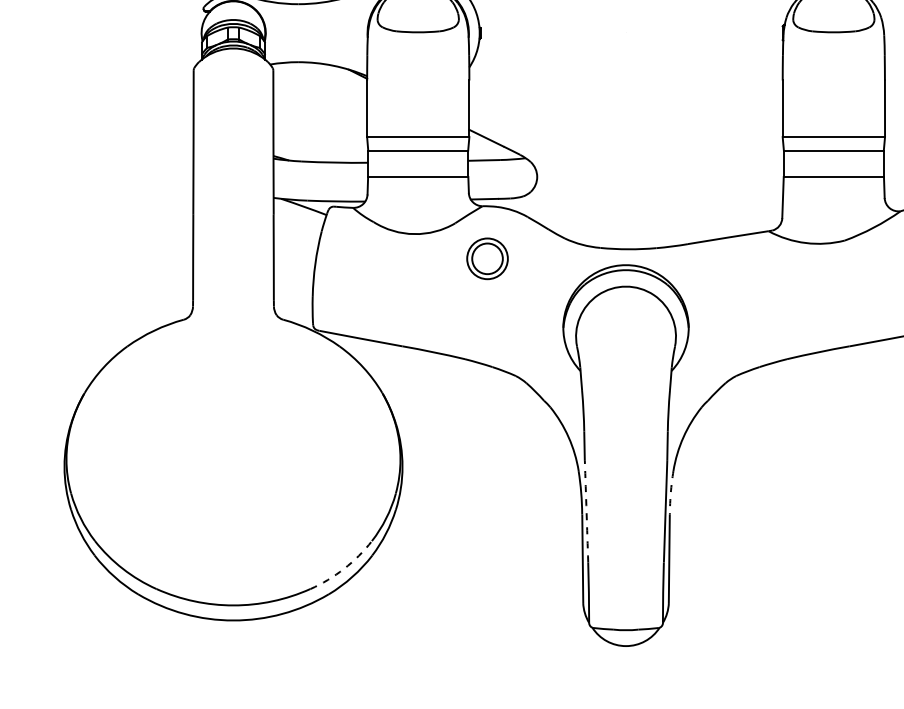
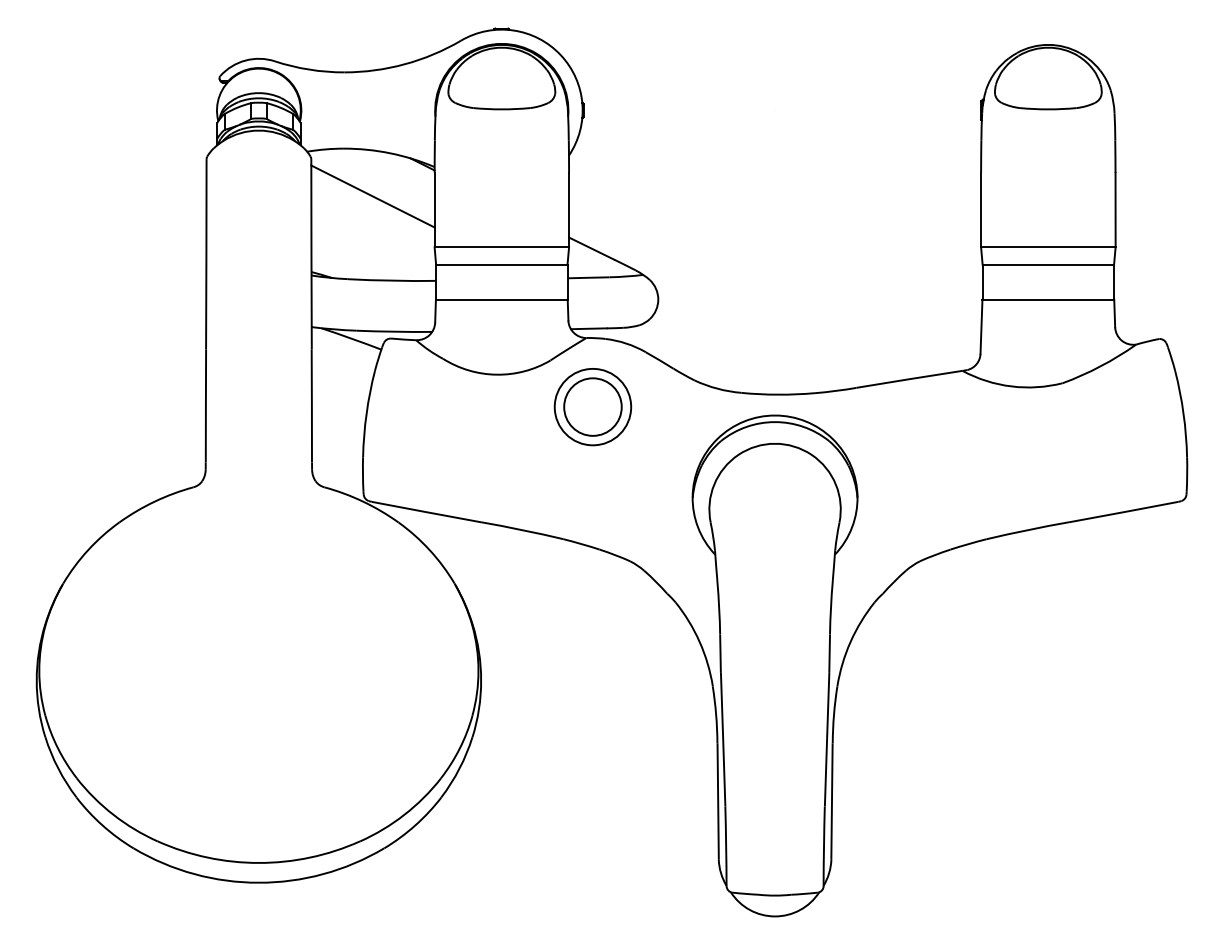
line: (319, 98) -> (372, 196), added
part: (487, 259) -> (592, 407), size x1.43
arc: (671, 492) -> (834, 714), dashed -> solid
arc: (586, 511) -> (723, 739), dashed -> solid
arc: (344, 568) -> (404, 814), dashed -> solid

